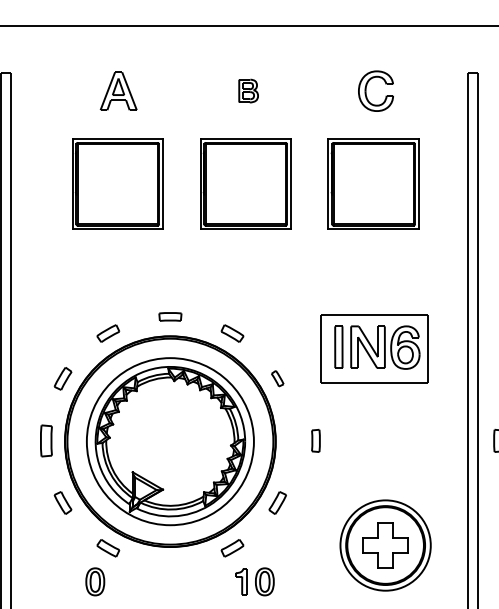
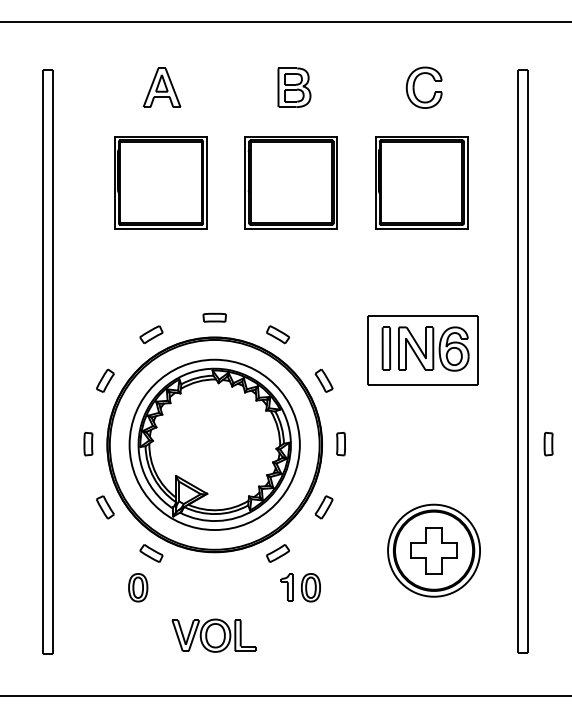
part: (248, 90) -> (294, 87), size x1.67
part: (277, 378) -> (323, 380), size x1.43
part: (46, 440) -> (88, 443), size x0.71
part: (315, 441) -> (340, 444), moved

